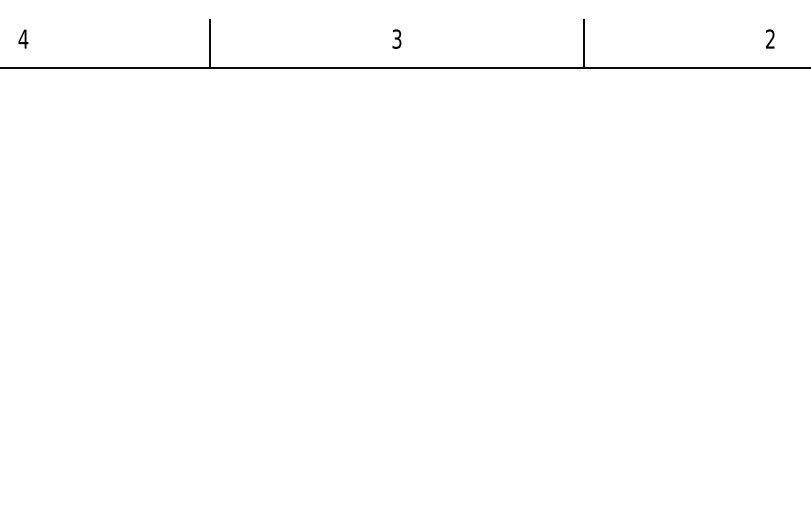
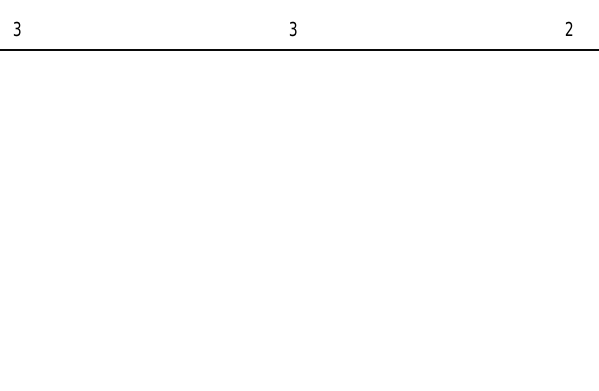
text: (23, 38) -> (17, 28), 4 -> 3
line: (210, 43) -> (155, 32), removed
line: (583, 43) -> (431, 32), removed

